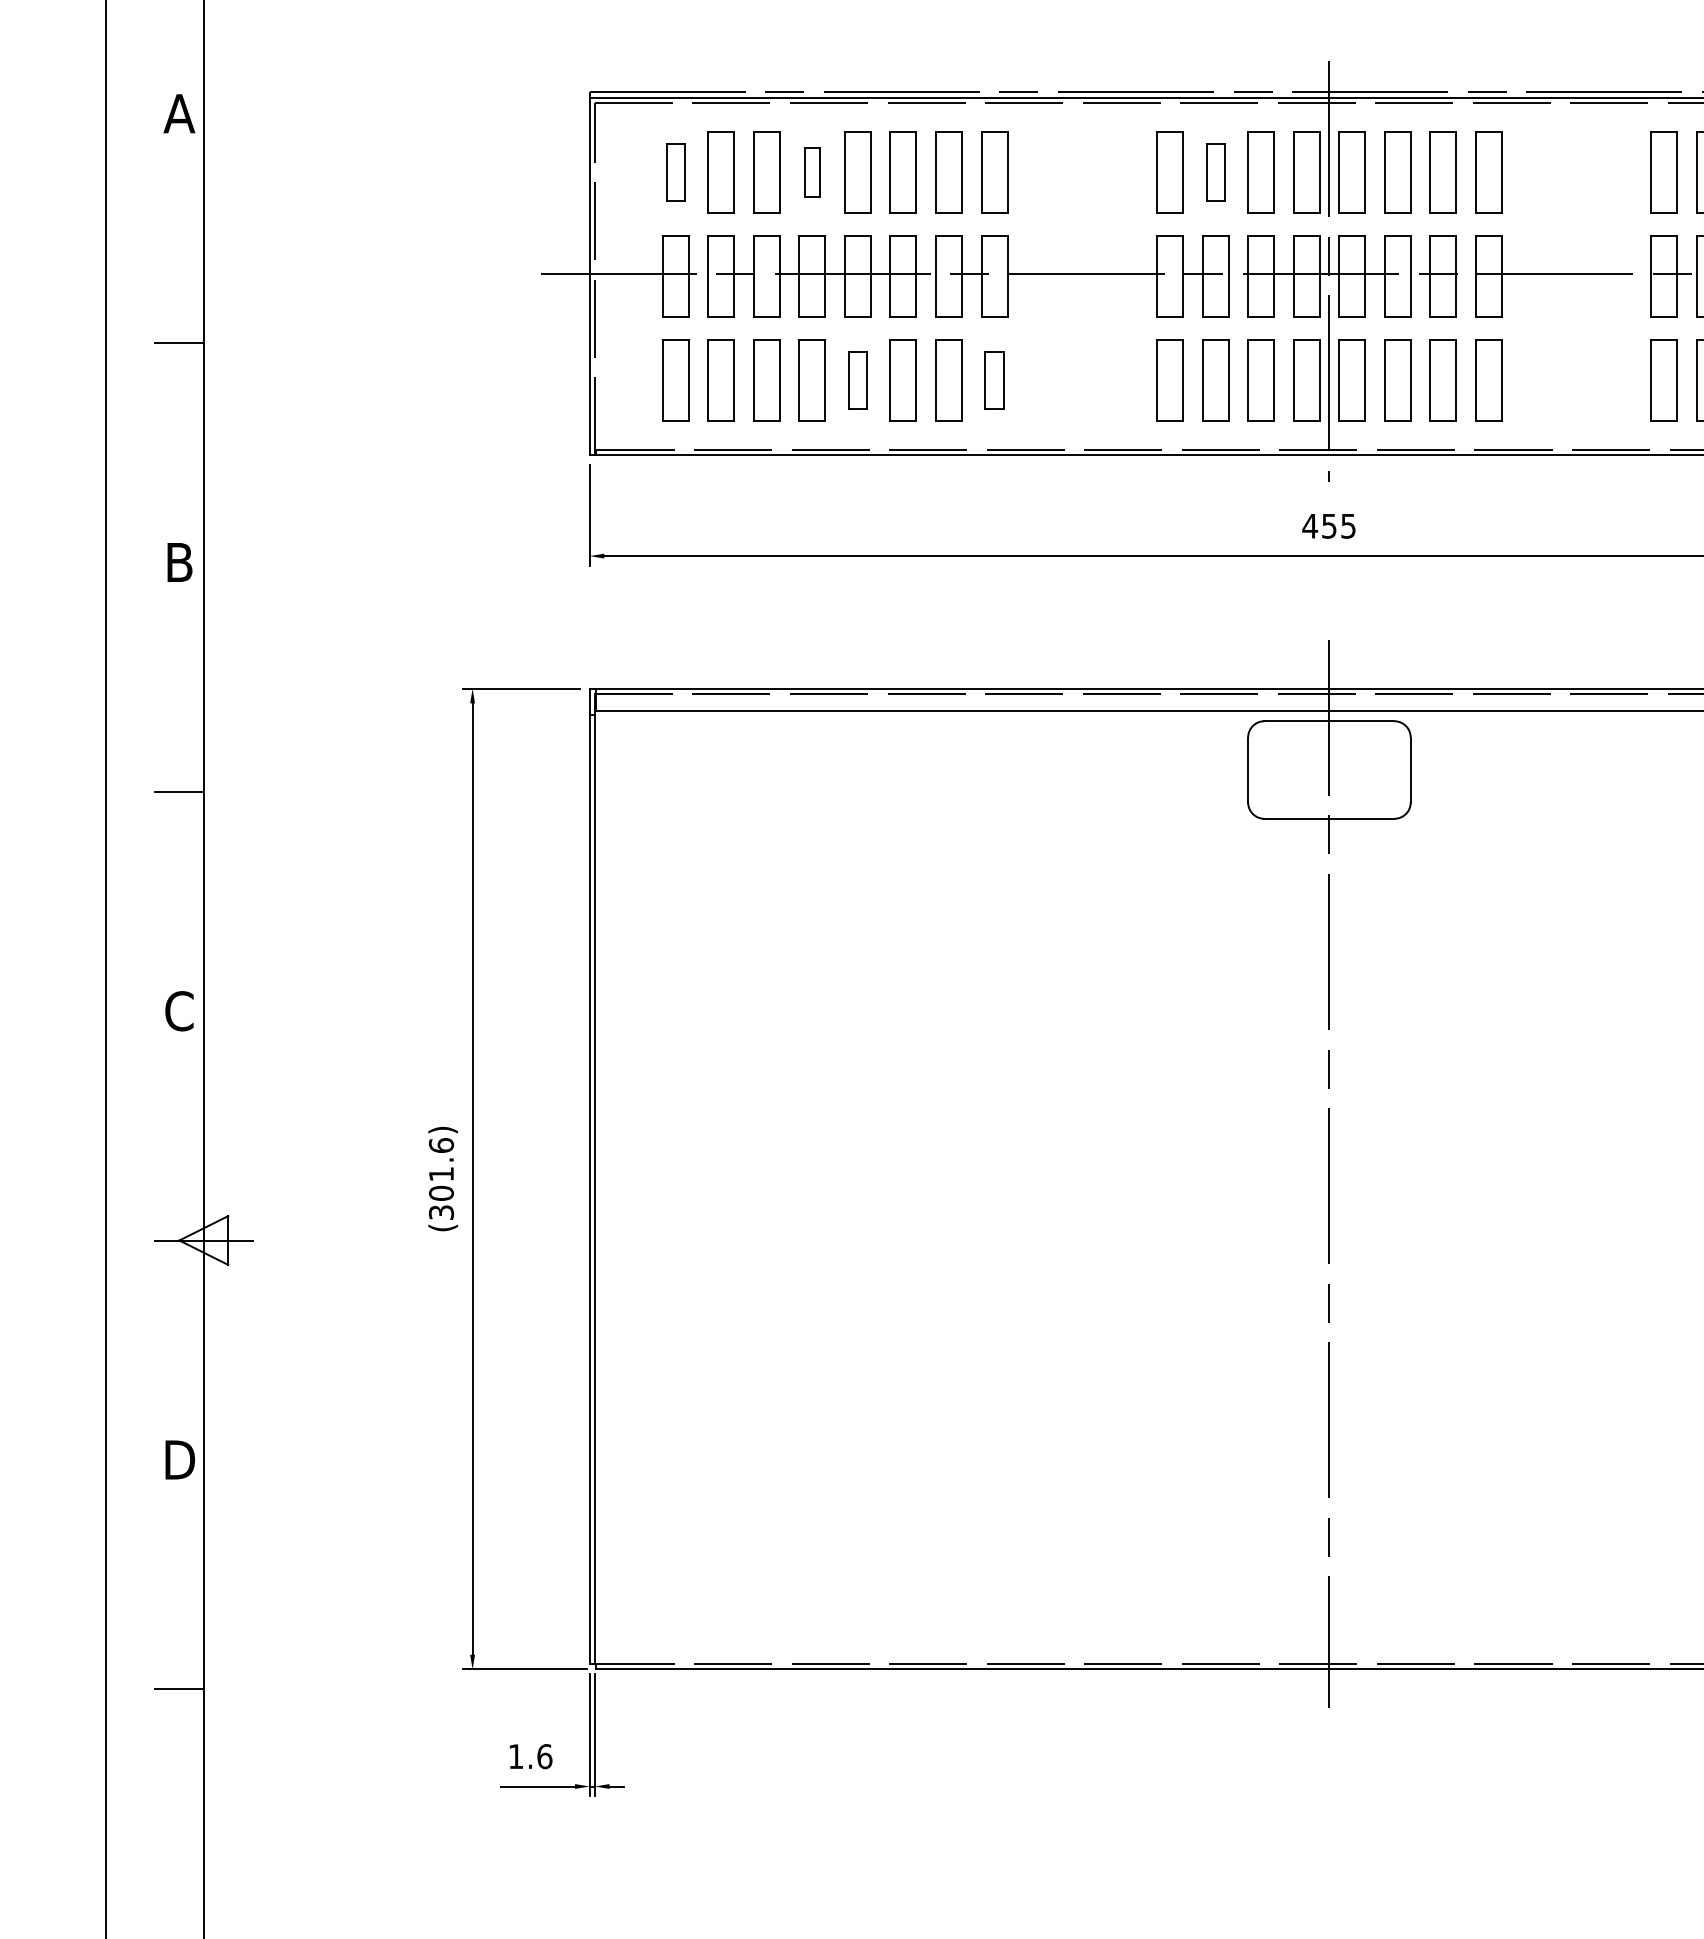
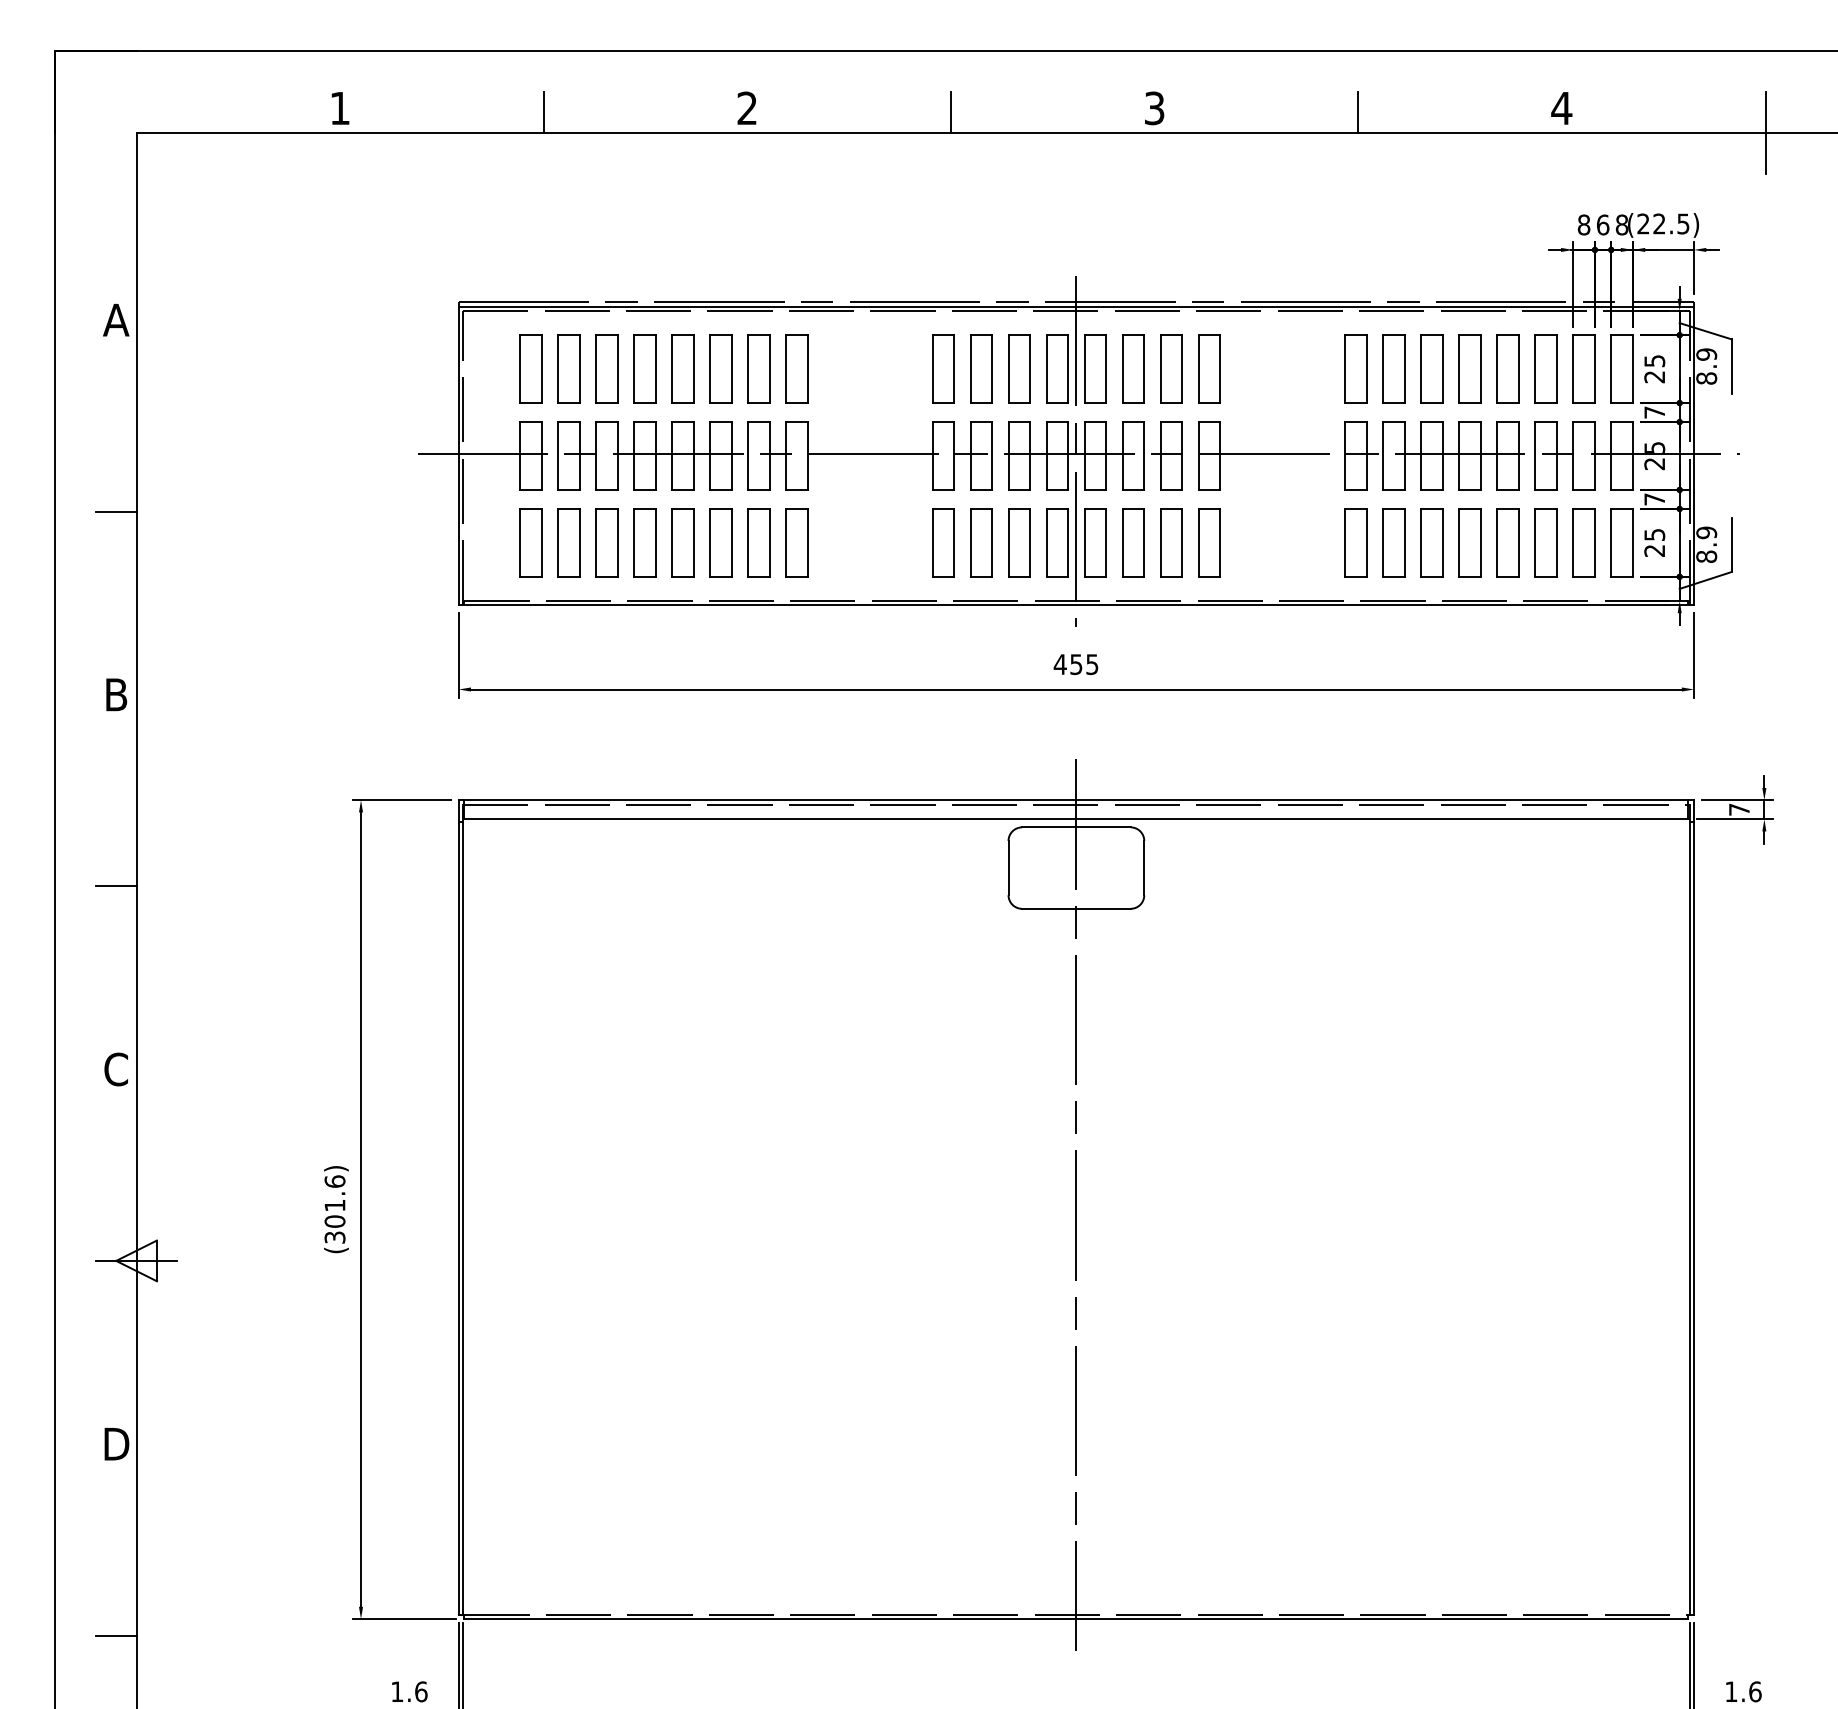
part: (675, 171) -> (530, 368), size x1.43
part: (812, 171) -> (644, 368), size x1.67
part: (1215, 171) -> (981, 368), size x1.43
part: (857, 380) -> (682, 542), size x1.43
part: (994, 380) -> (796, 542), size x1.43

